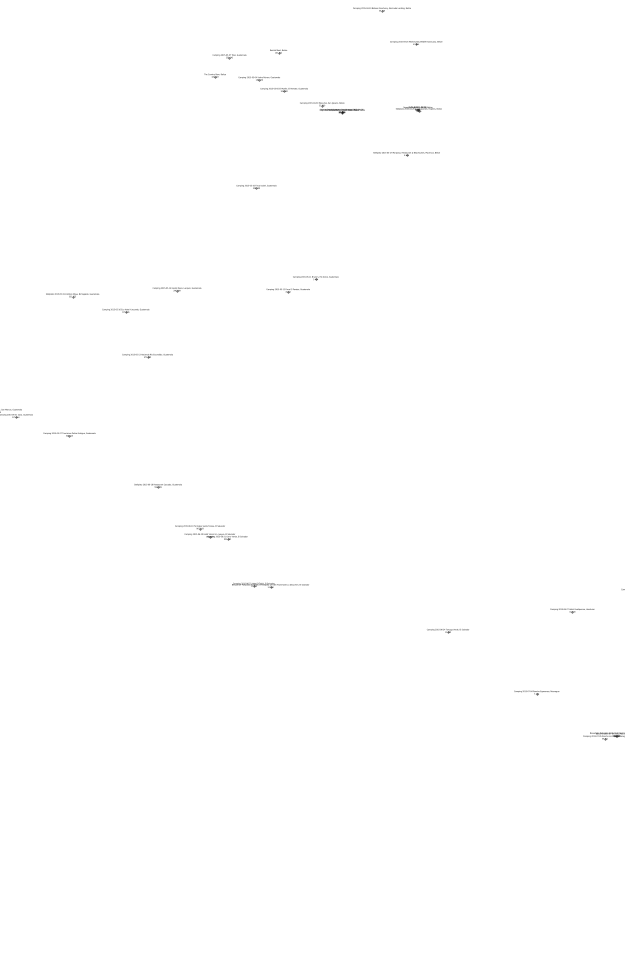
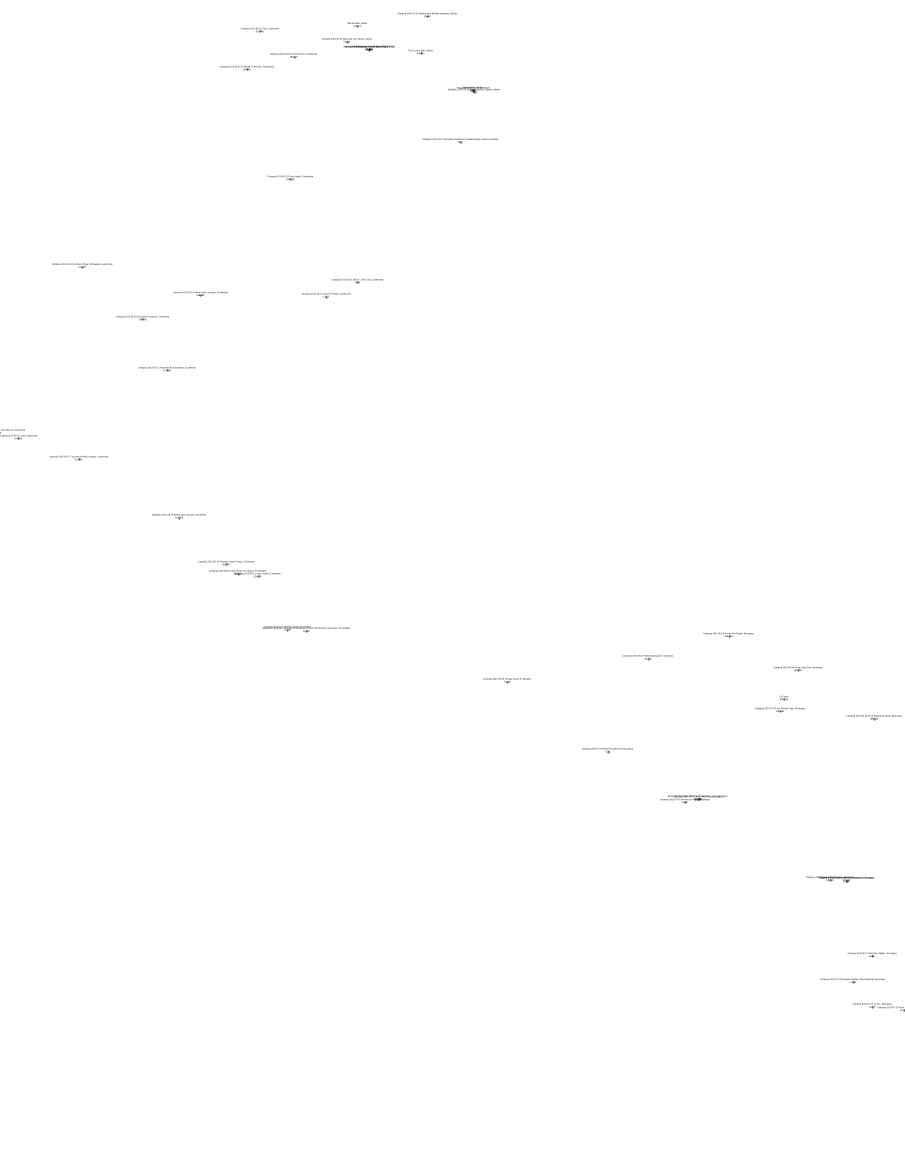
part: (415, 42) -> (426, 14), moved
part: (277, 51) -> (356, 24), moved
part: (215, 75) -> (420, 51), moved
part: (283, 89) -> (246, 67), moved
part: (331, 108) -> (357, 44), moved
part: (72, 295) -> (82, 265), moved

